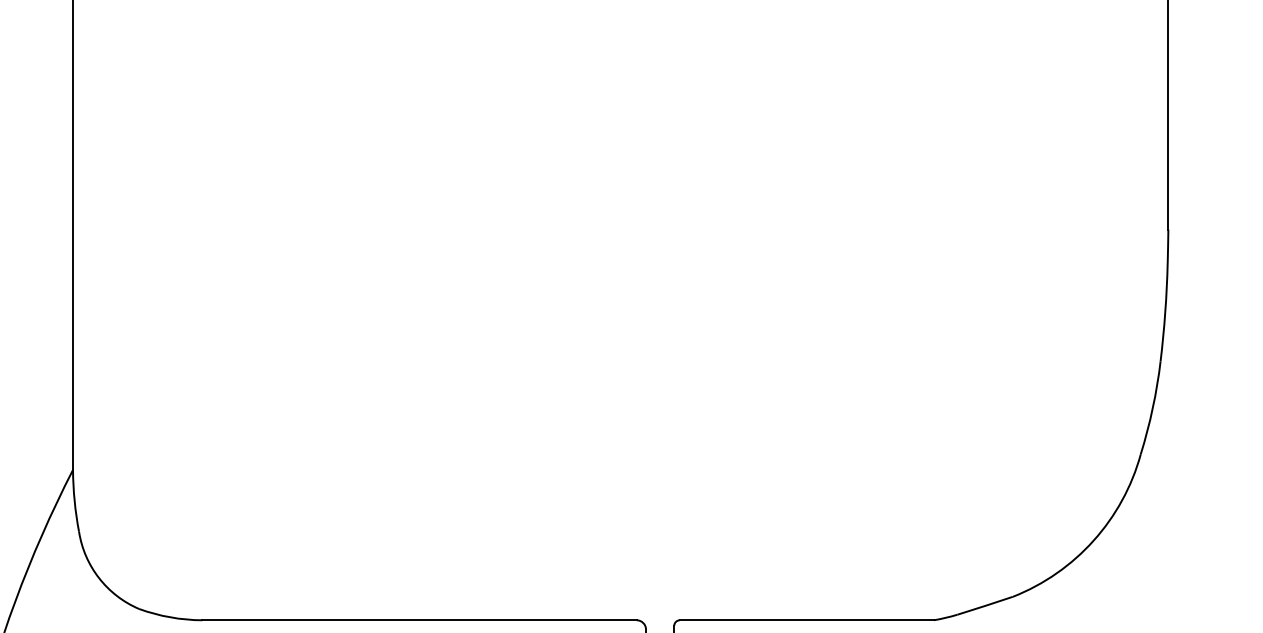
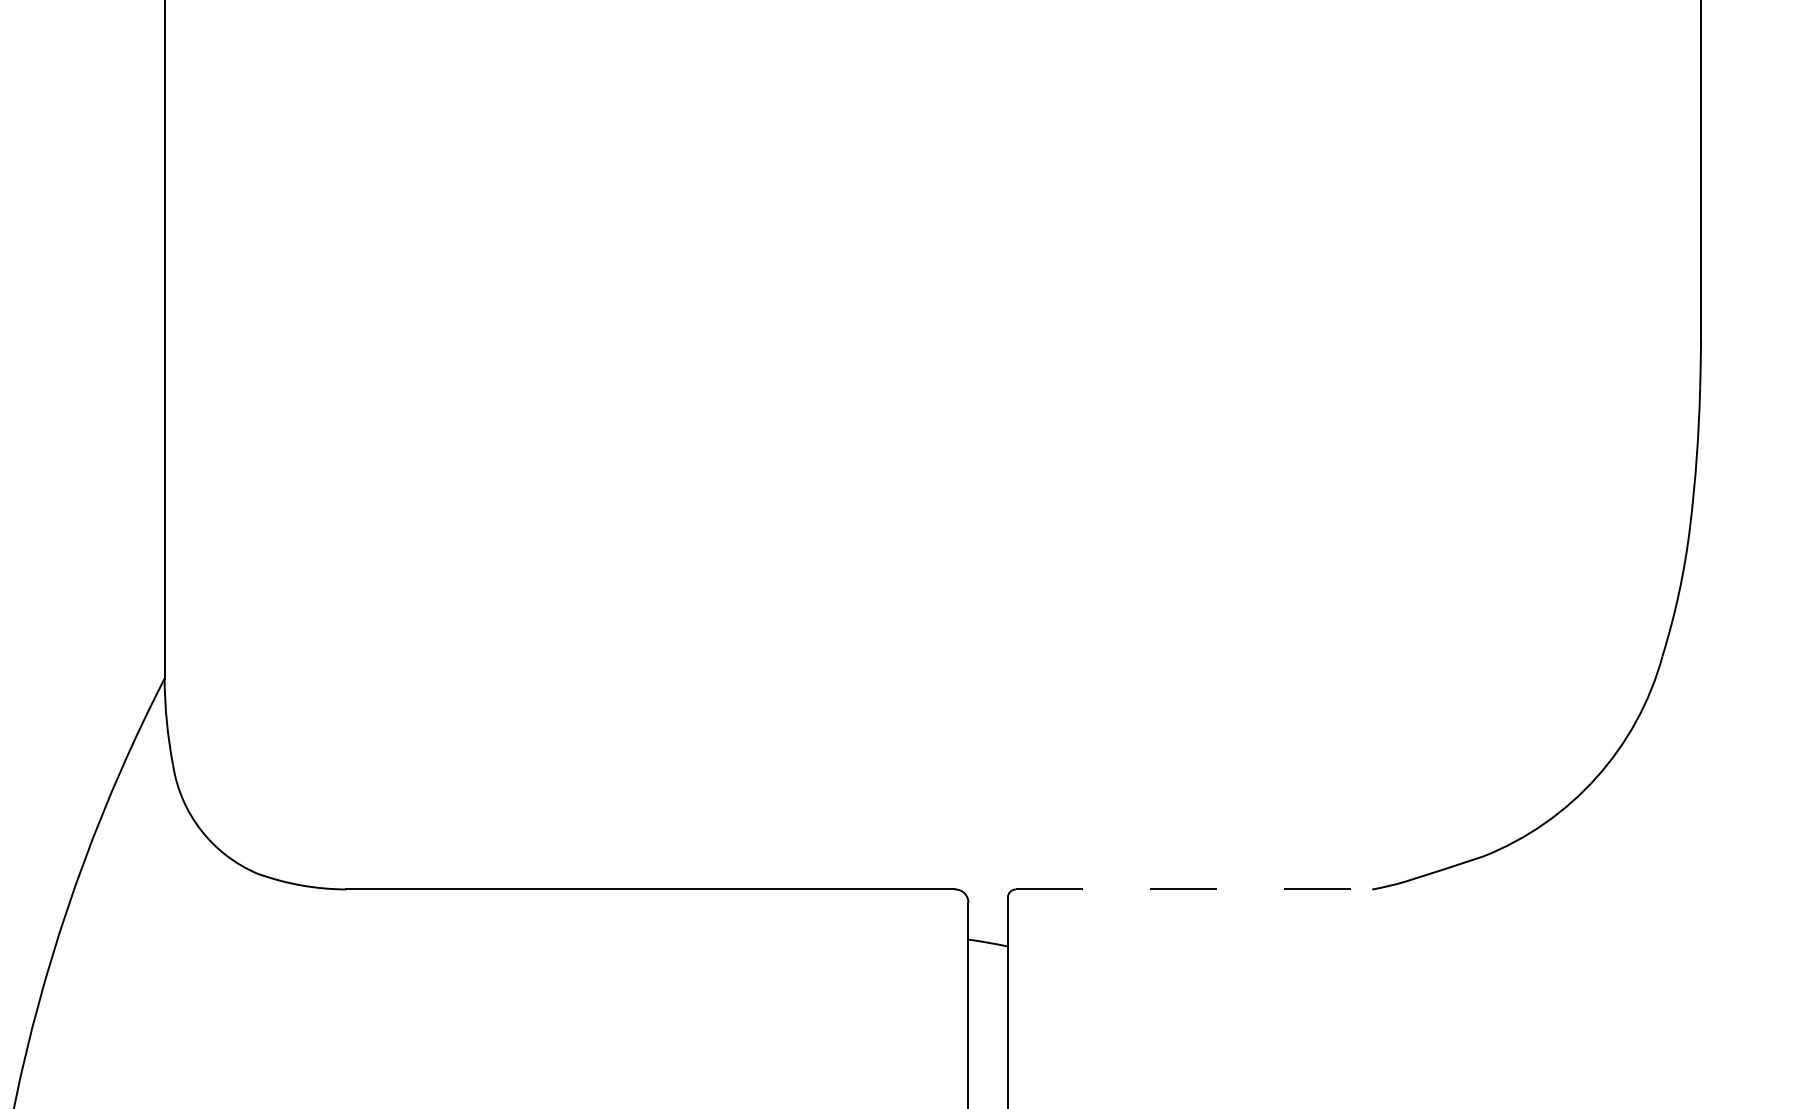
line: (807, 620) -> (1194, 889), solid -> dashed

